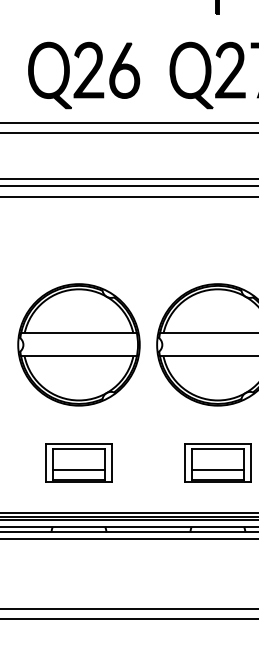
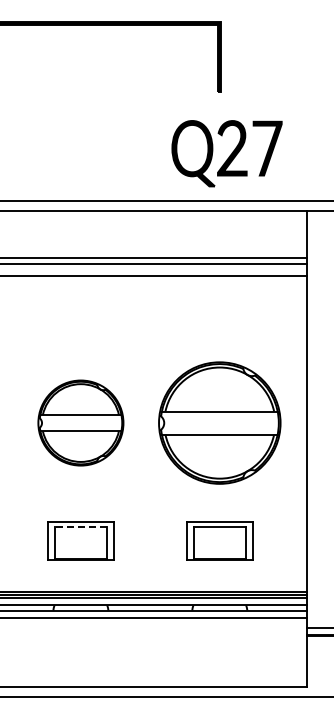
part: (83, 75) -> (85, 153), removed
part: (78, 344) -> (80, 422), size x0.7
line: (78, 449) -> (80, 527), solid -> dashed
line: (78, 470) -> (80, 548), removed
line: (217, 470) -> (219, 548), removed

